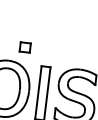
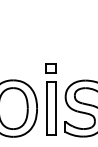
part: (24, 47) -> (50, 68), moved

